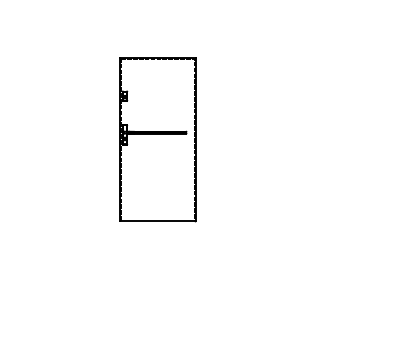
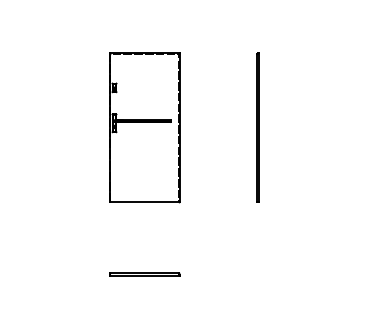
line: (280, 139) -> (256, 127), added
line: (157, 299) -> (144, 273), added

